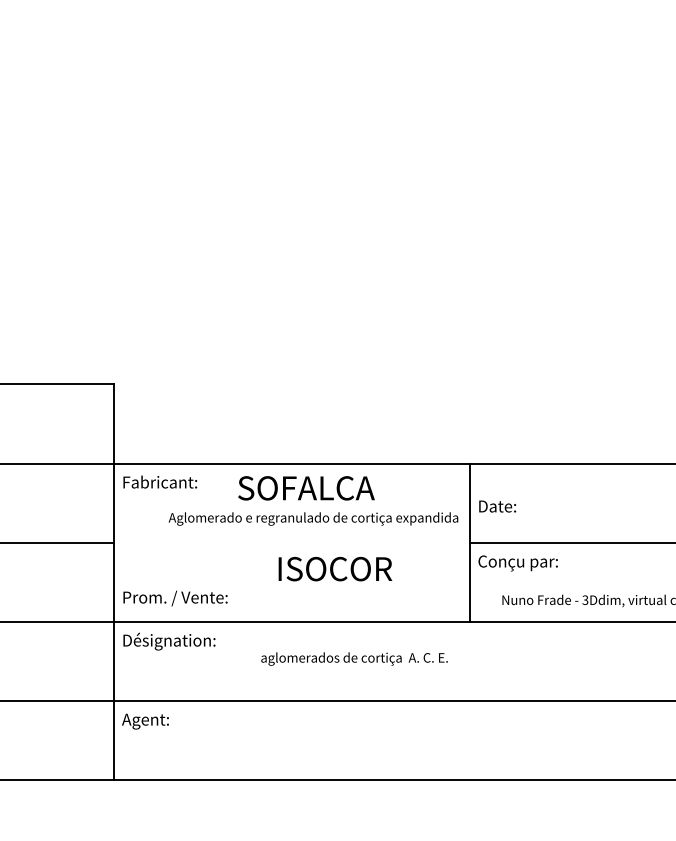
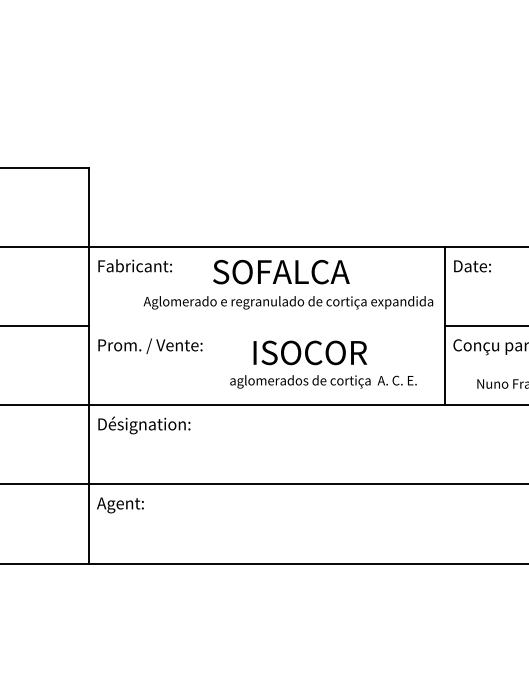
text: (497, 506) -> (472, 266), moved
text: (175, 598) -> (150, 346), moved
text: (354, 658) -> (323, 381), moved

